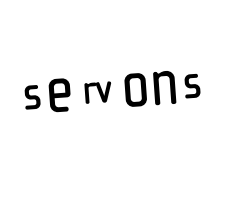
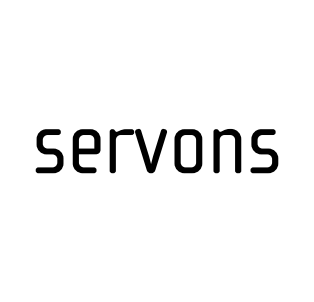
part: (192, 86) -> (264, 151), size x1.43
part: (97, 92) -> (137, 151), size x1.67
part: (32, 97) -> (49, 151), size x1.43

